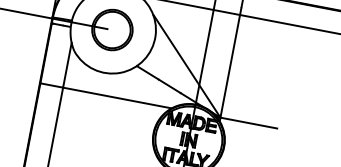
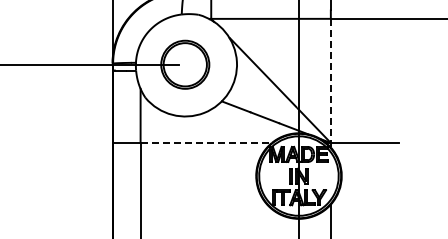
line: (229, 68) -> (330, 83), solid -> dashed
line: (117, 97) -> (206, 142), solid -> dashed

